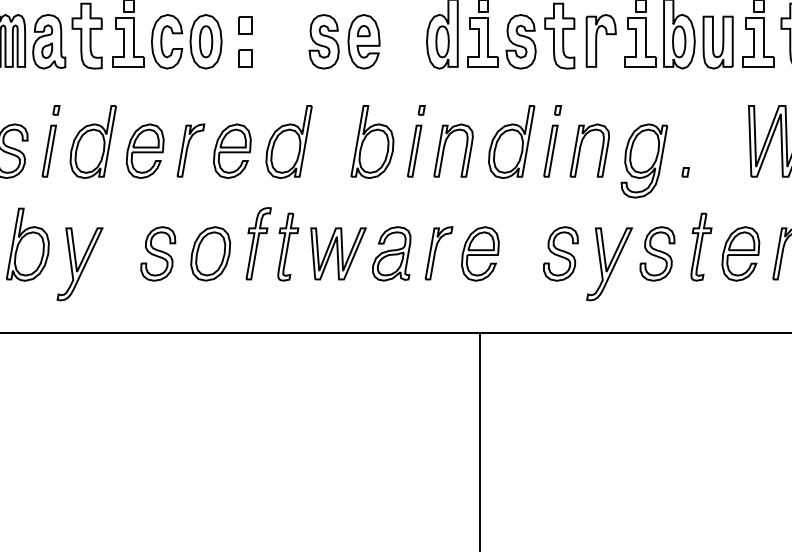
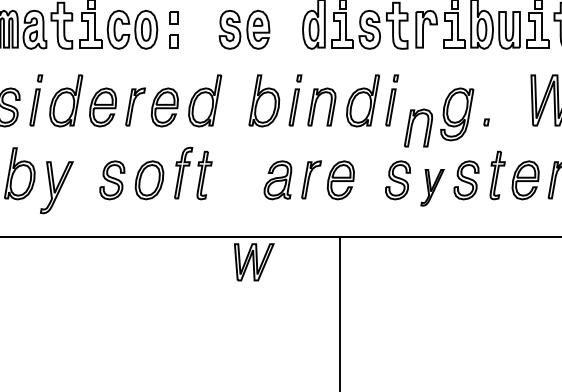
part: (589, 149) -> (418, 127), moved
part: (338, 254) -> (254, 262), moved
part: (609, 264) -> (432, 187), size x0.7

